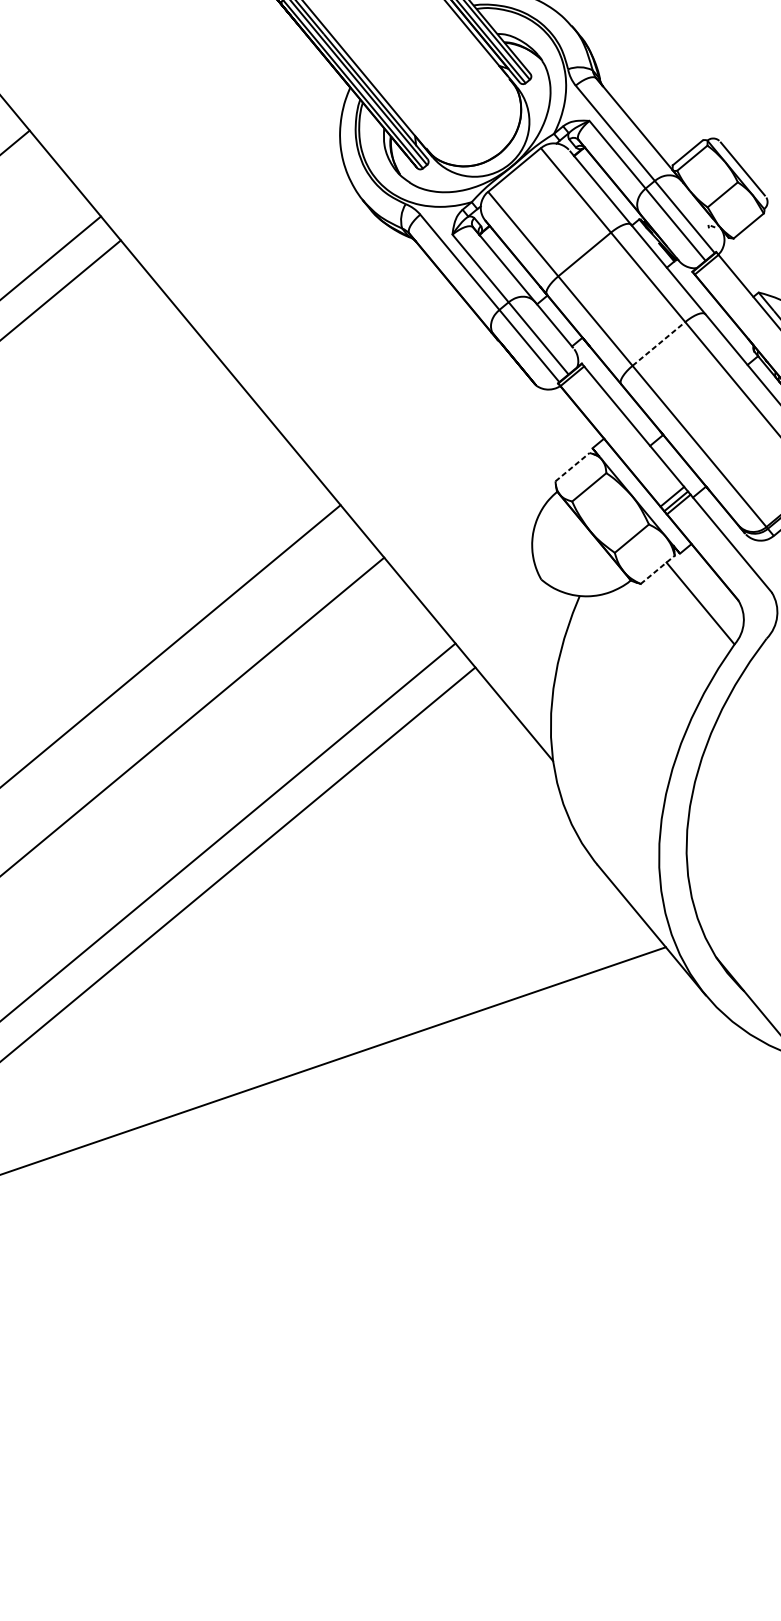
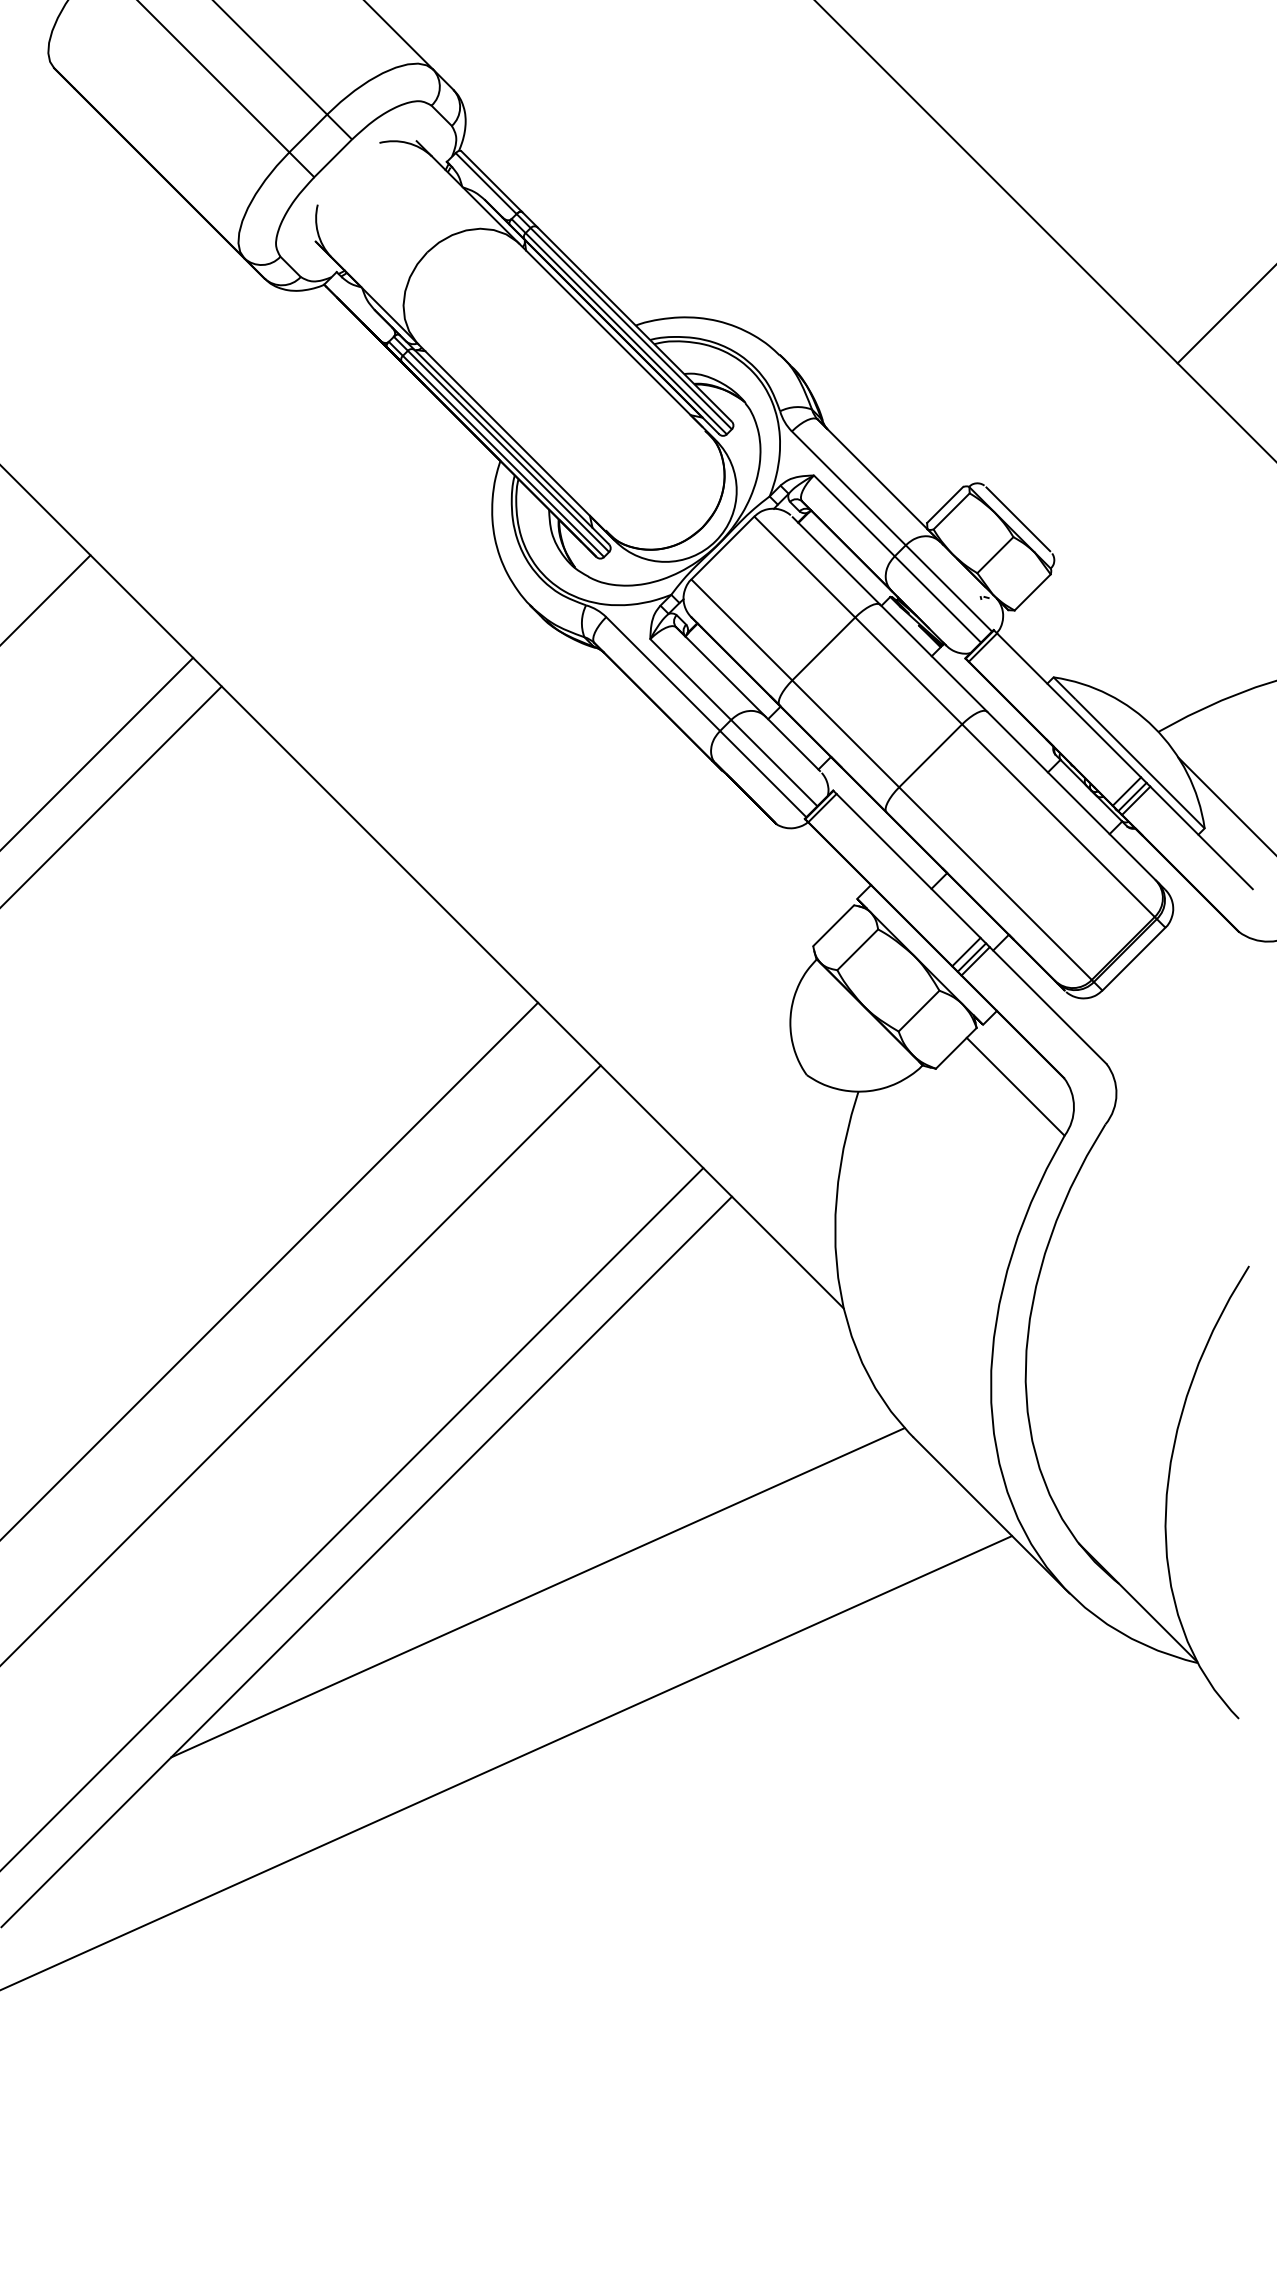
line: (658, 343) -> (930, 755), dashed -> solid
line: (572, 466) -> (833, 925), dashed -> solid
line: (657, 569) -> (956, 1048), dashed -> solid
line: (298, 956) -> (537, 1592), added

